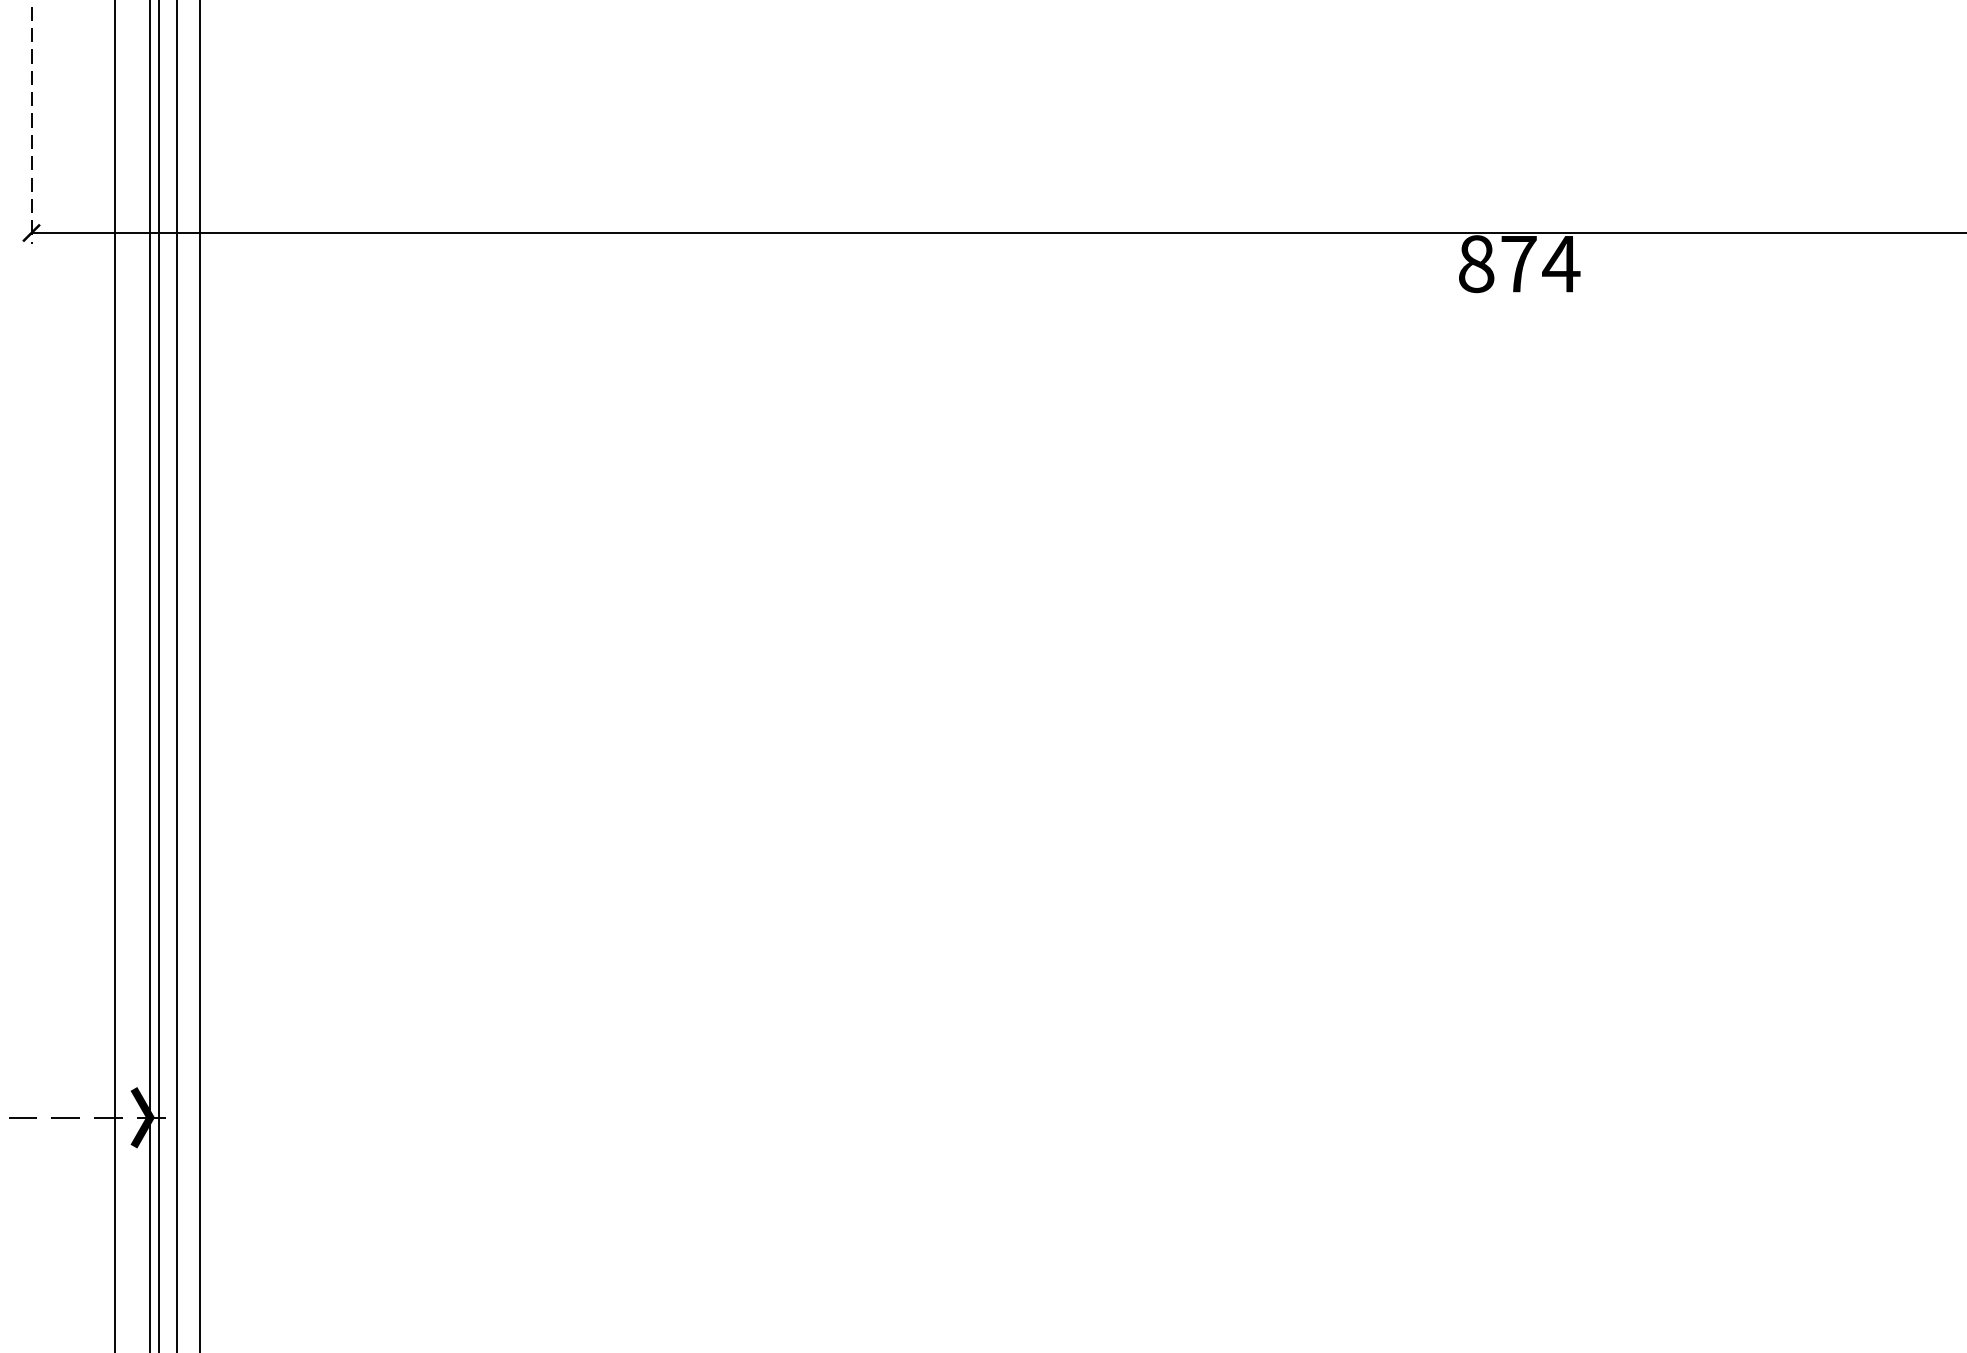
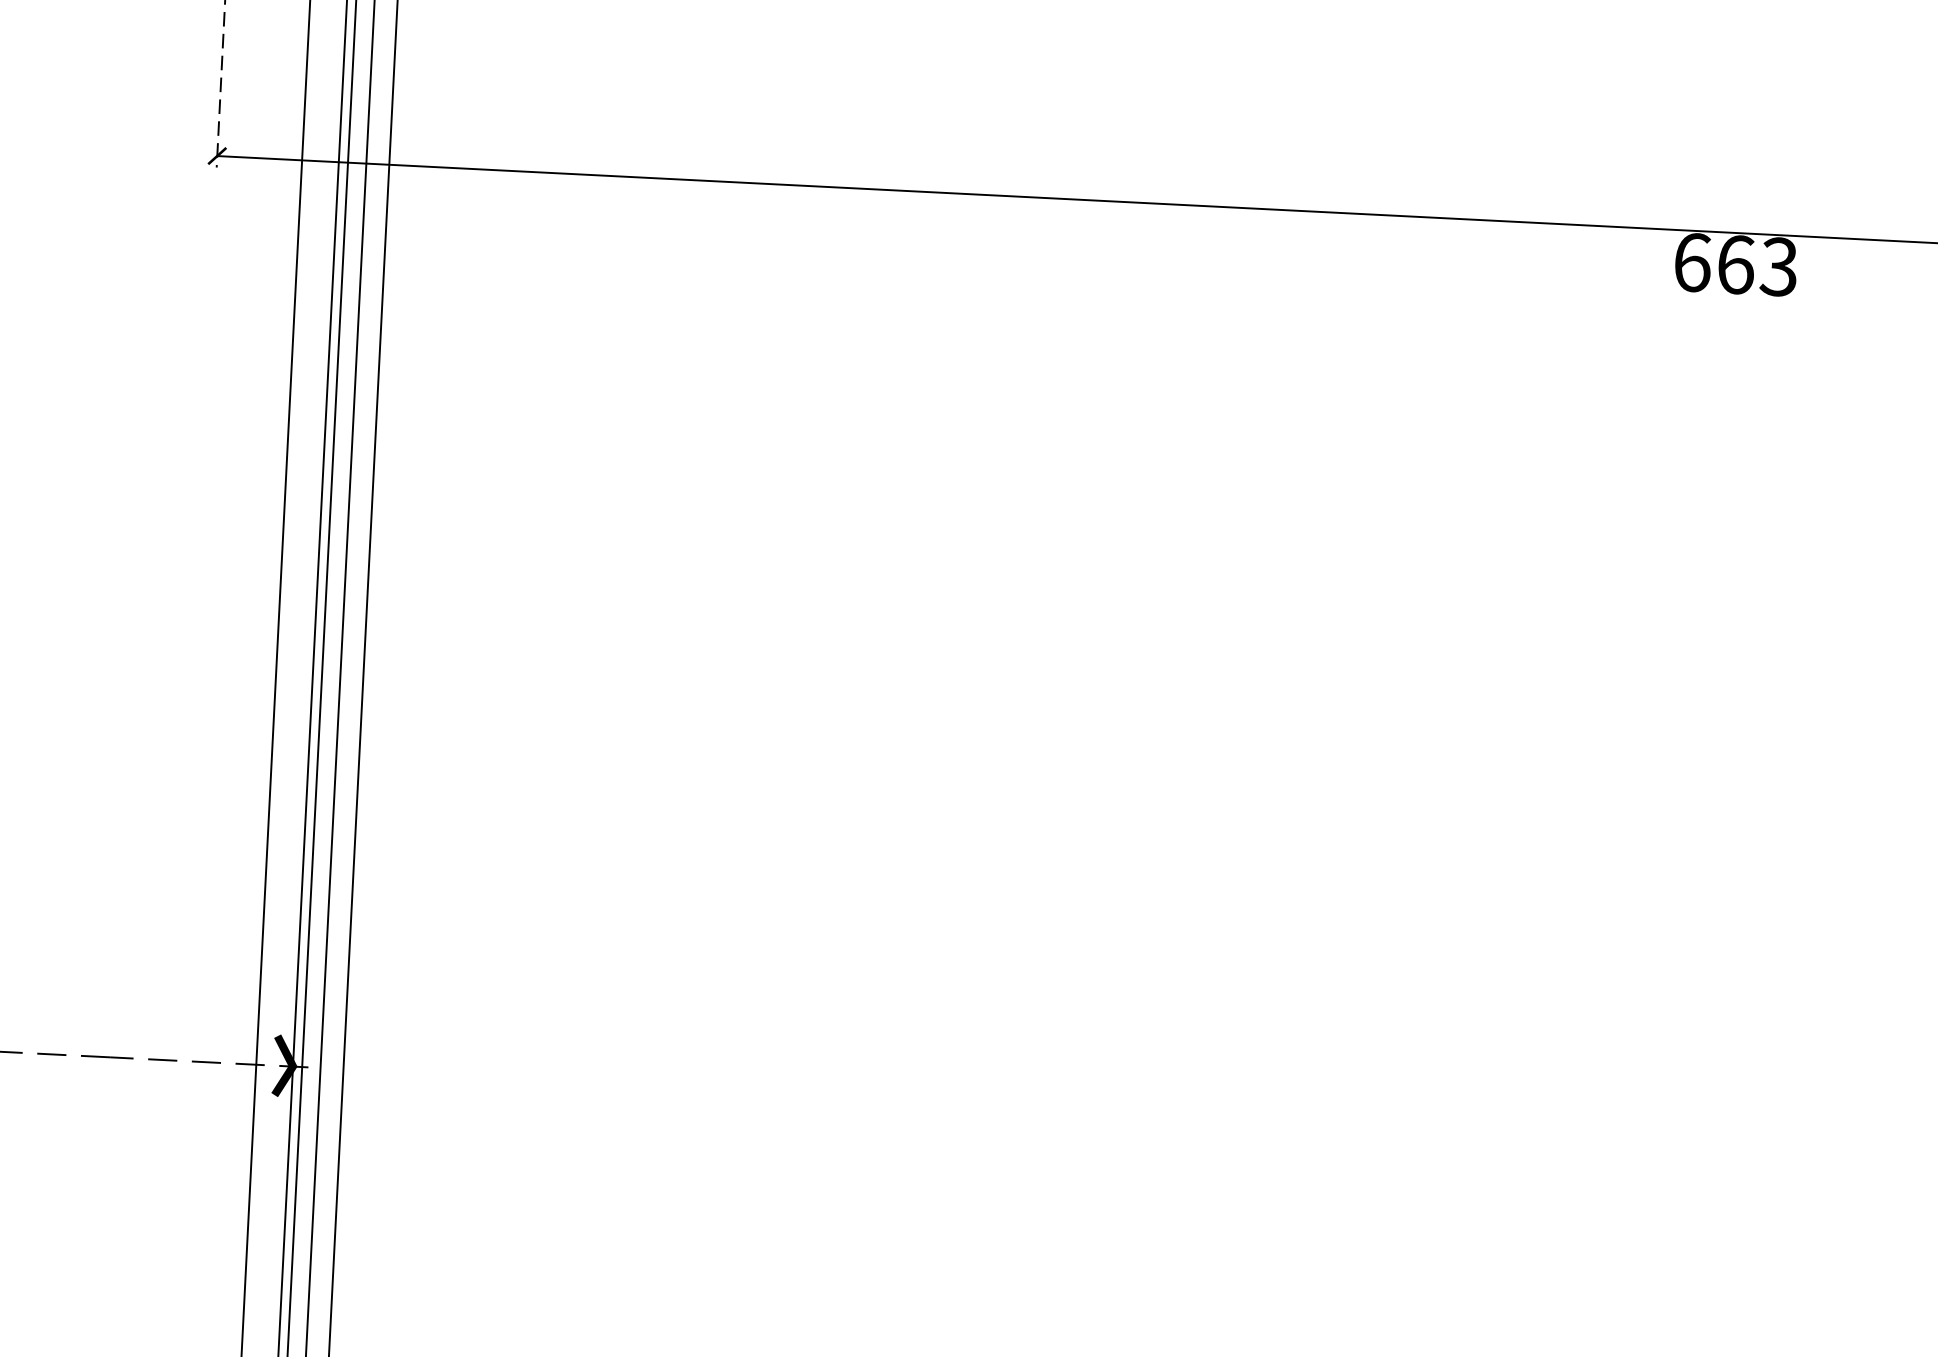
text: (1519, 264) -> (1736, 265), 874 -> 663

